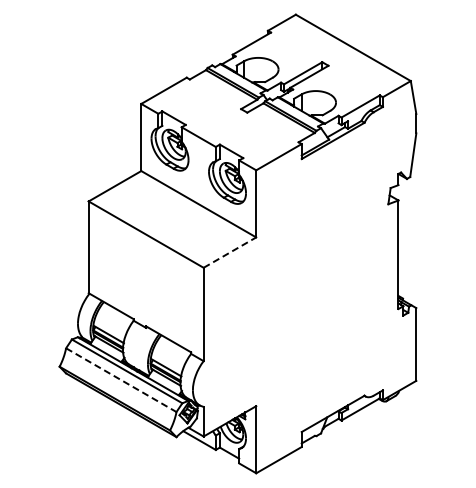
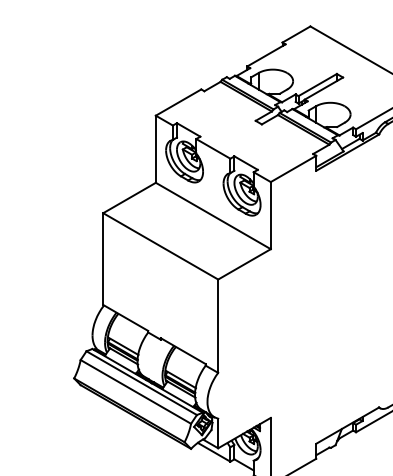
line: (230, 252) -> (245, 264), dashed -> solid
line: (121, 380) -> (136, 392), dashed -> solid

